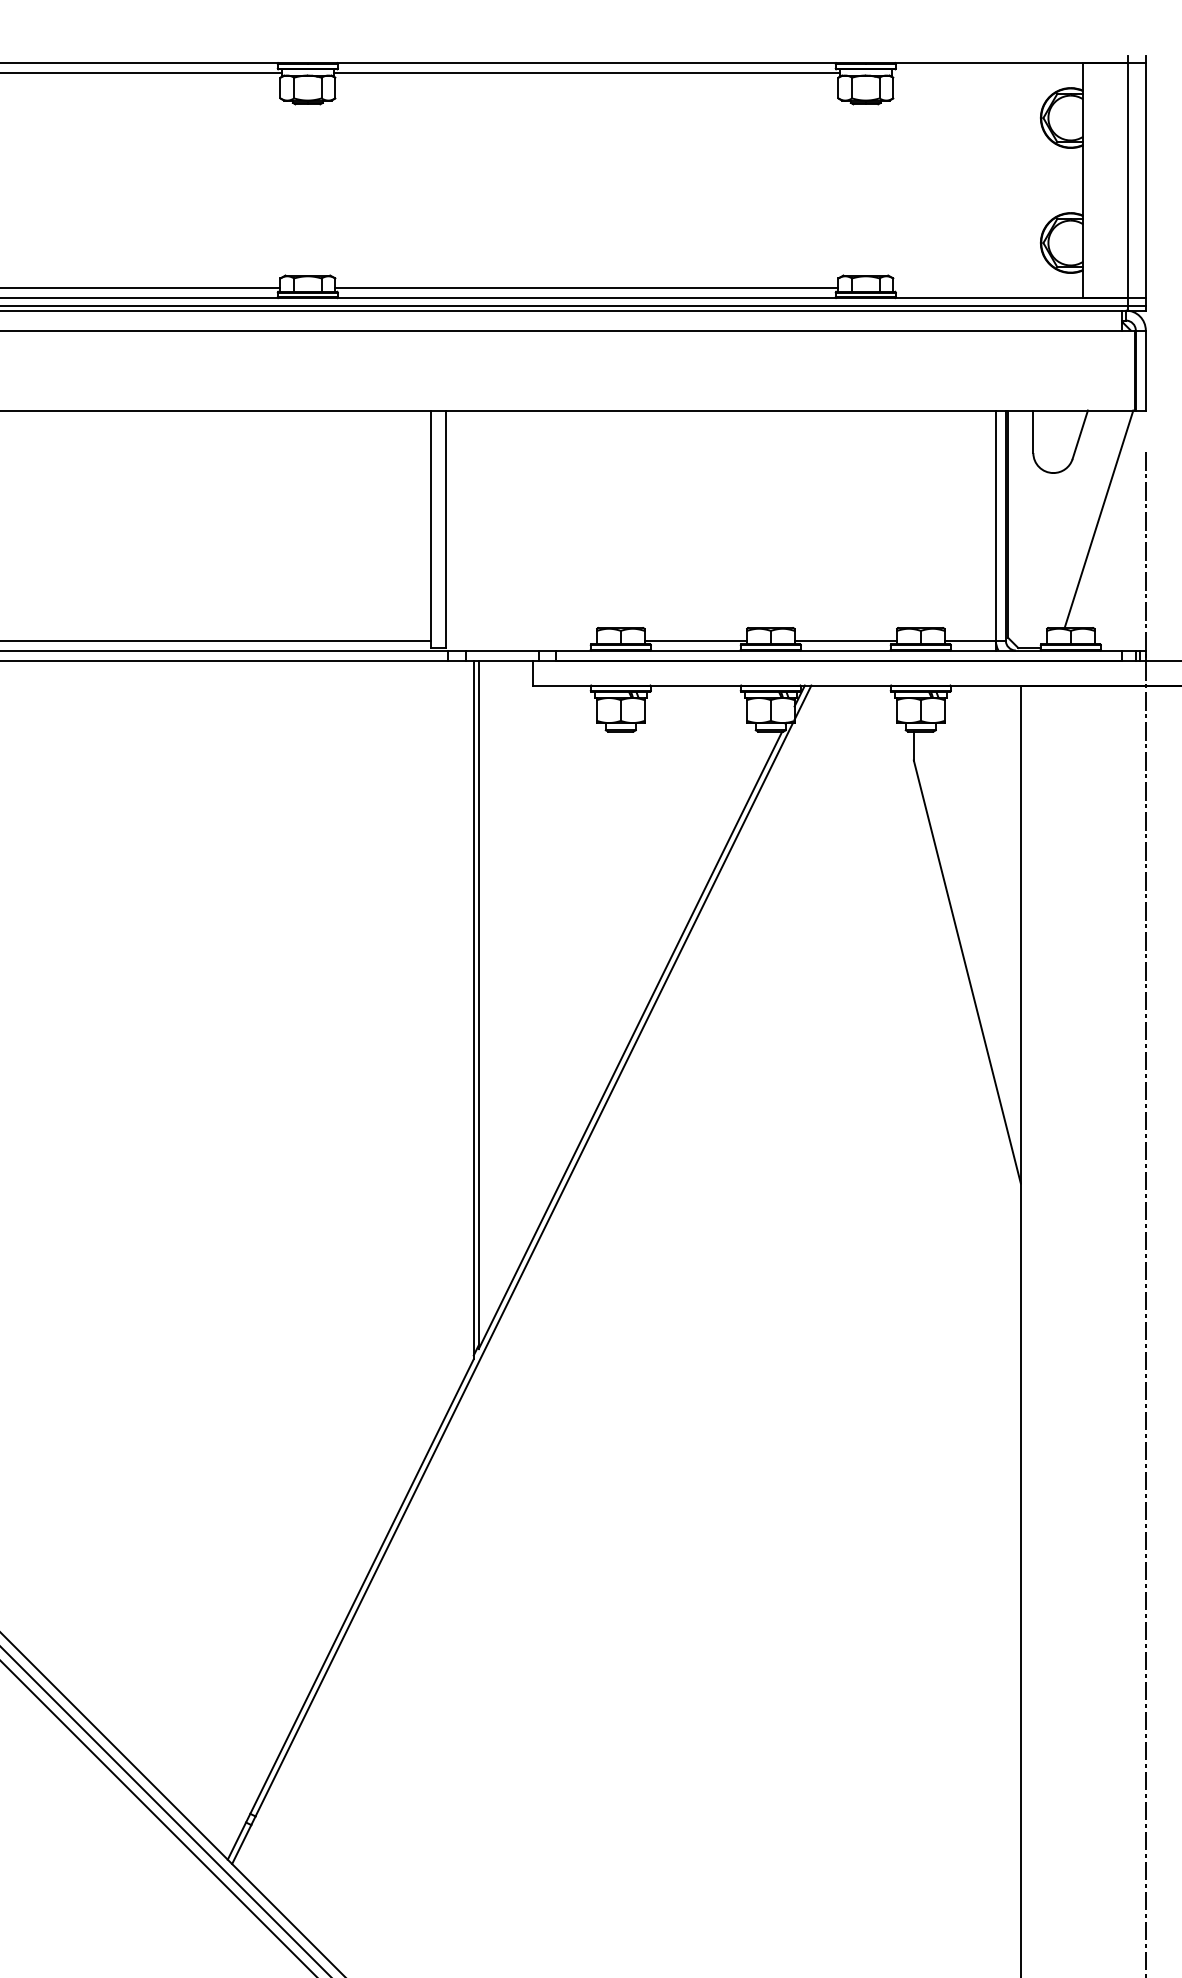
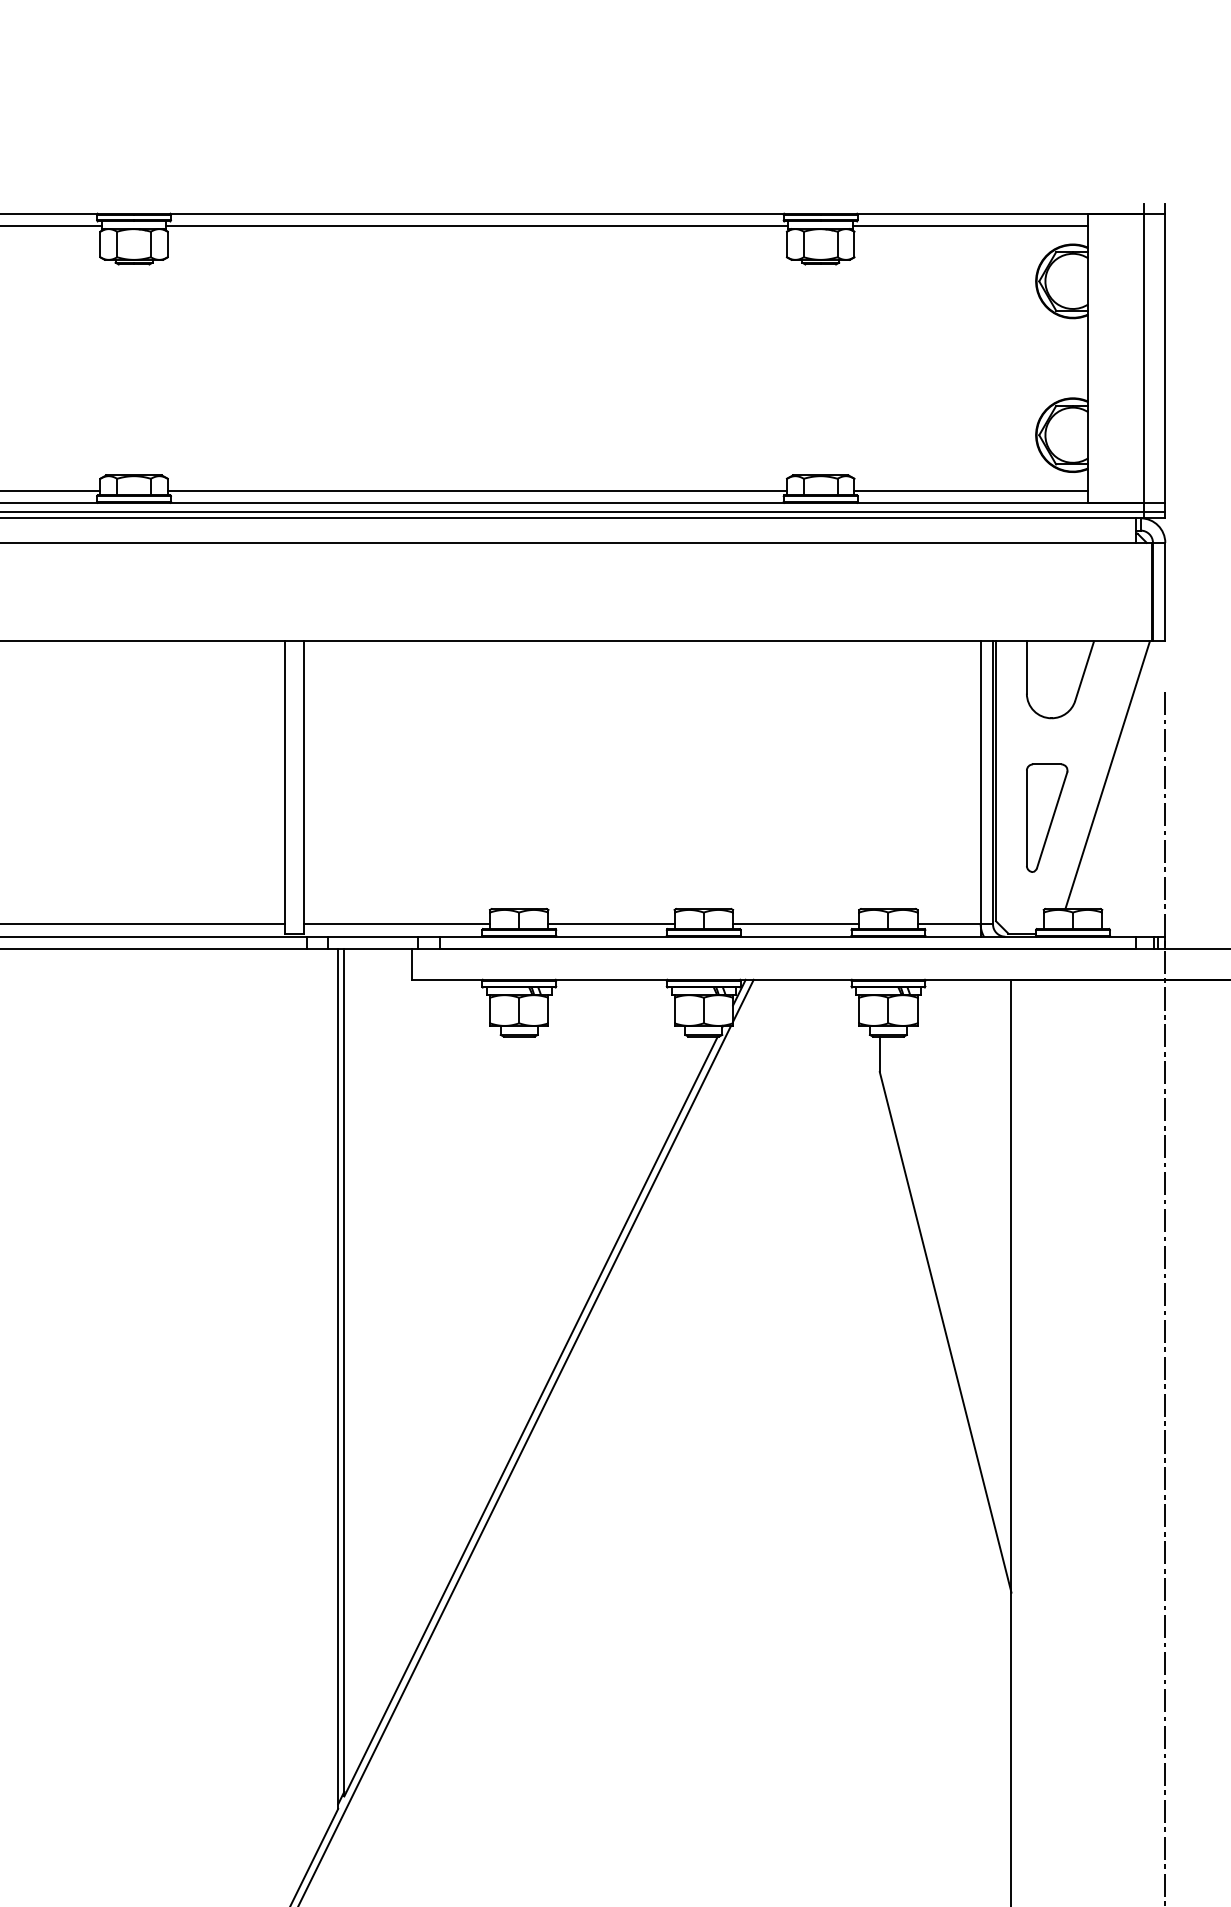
line: (987, 73) -> (970, 226), added
line: (988, 288) -> (971, 491), added
part: (1049, 553) -> (1046, 817), added
line: (521, 640) -> (396, 924), added

